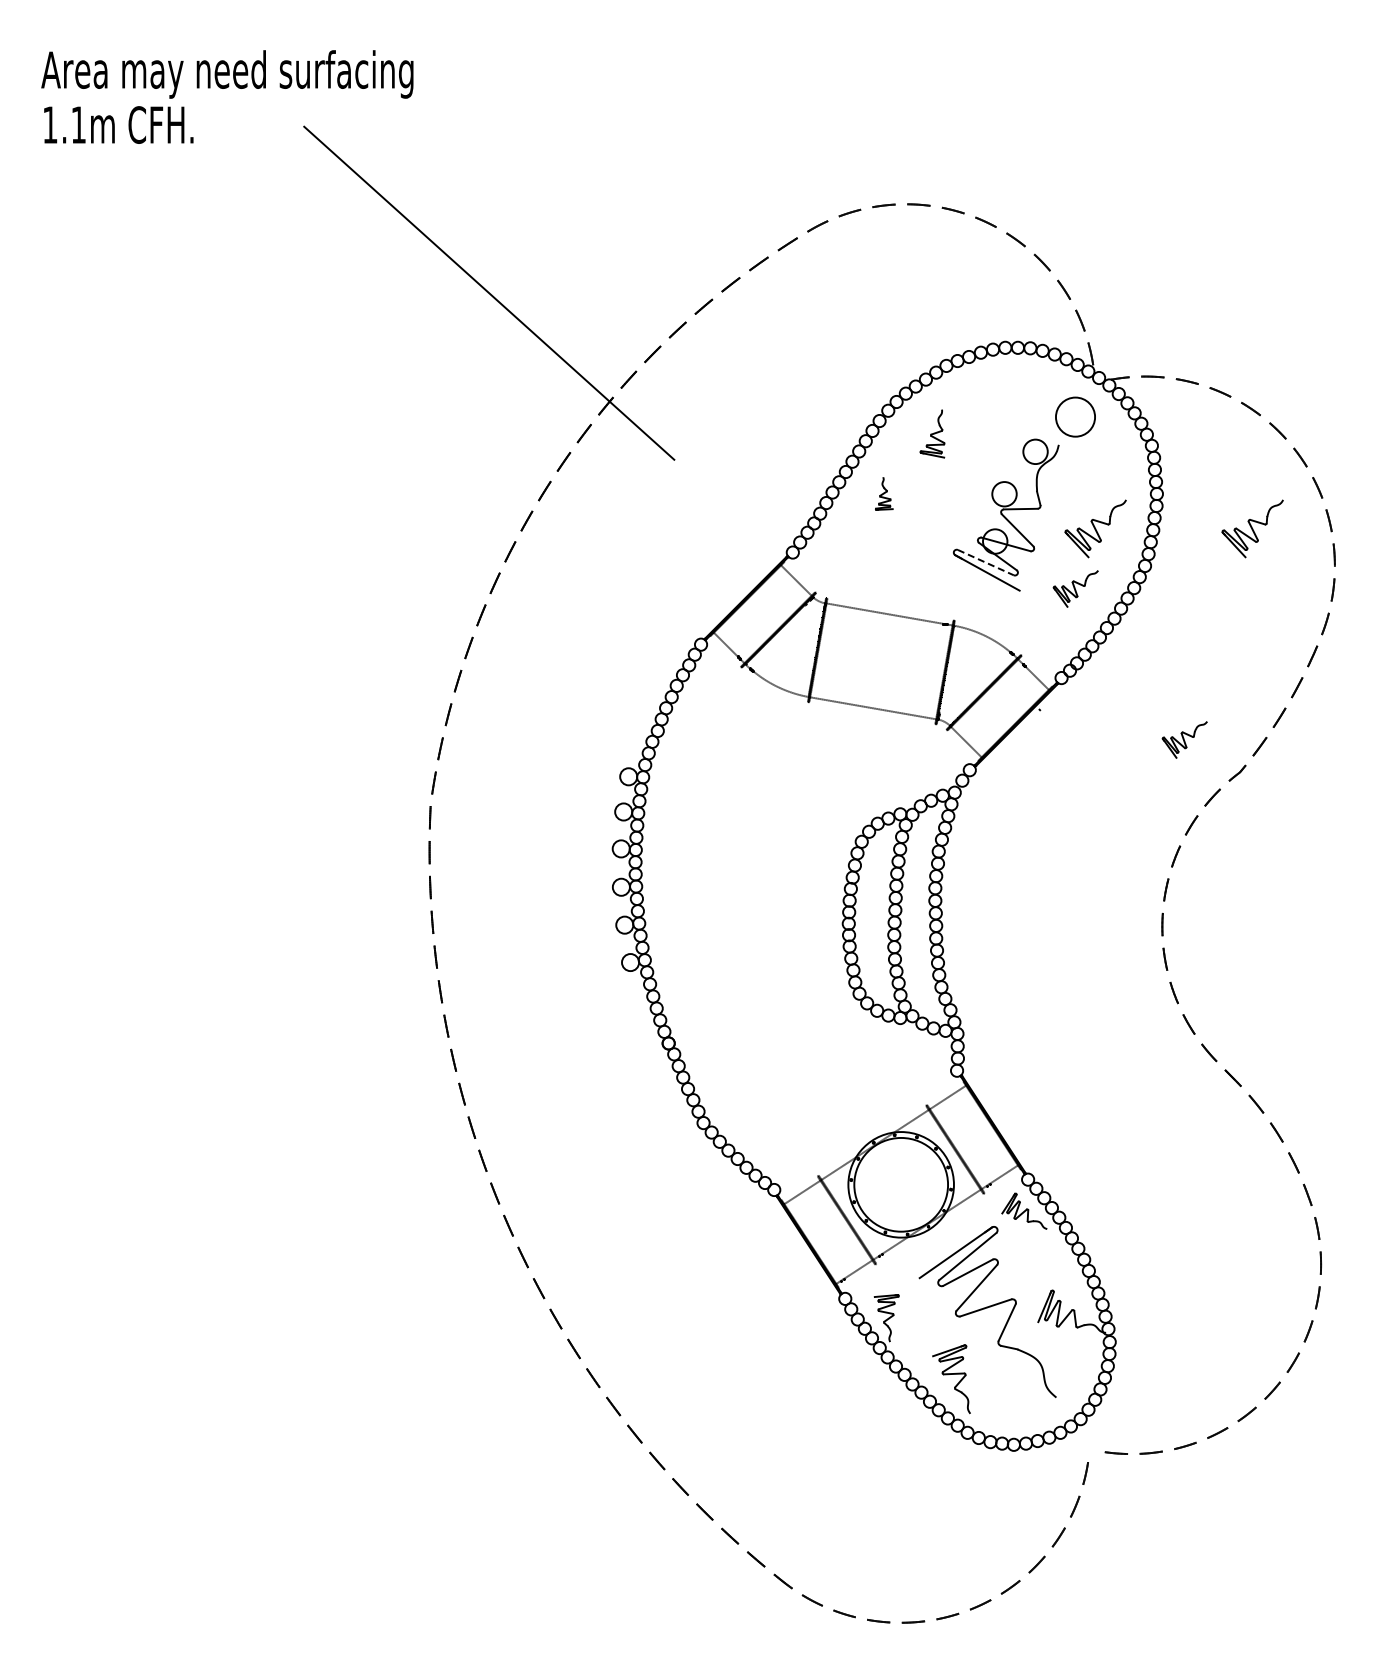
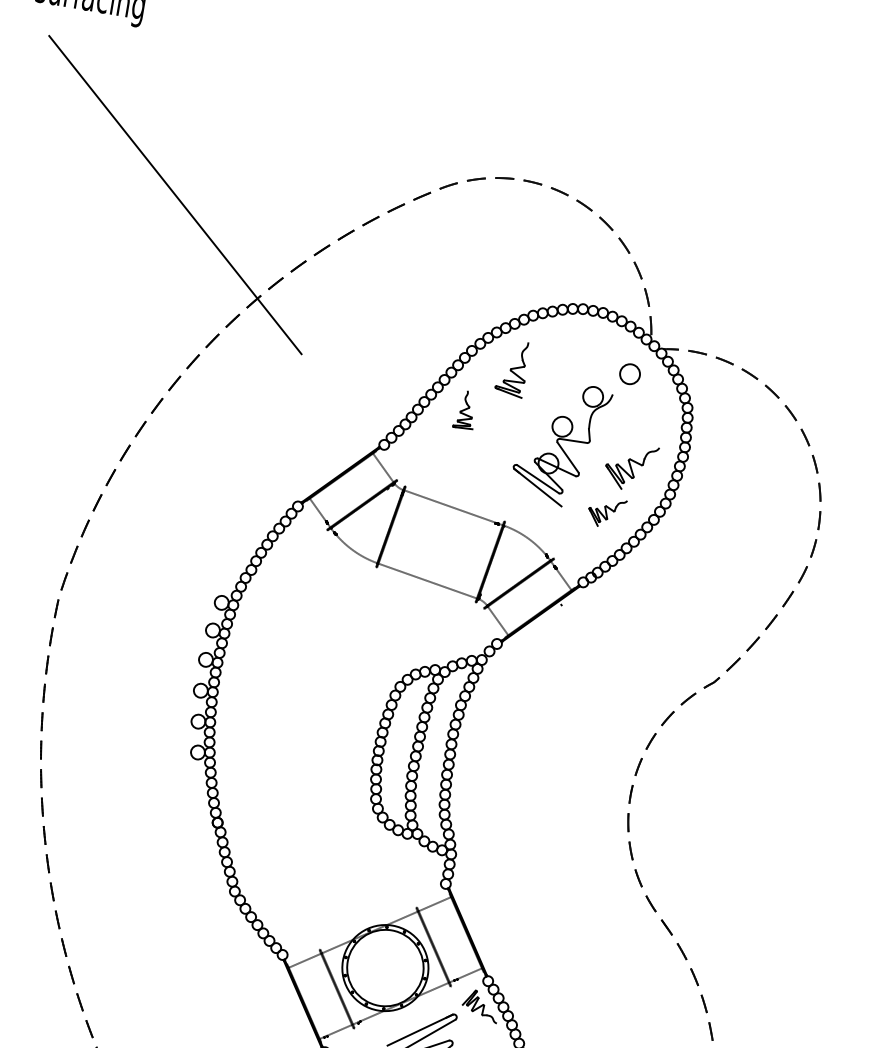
circle: (1075, 416) -> (630, 373), size x0.62
part: (932, 433) -> (512, 368), size x1.43
part: (884, 493) -> (466, 409), size x1.43
part: (1252, 528) -> (757, 488), removed
line: (985, 562) -> (537, 479), dashed -> solid
part: (1184, 739) -> (673, 648), removed

